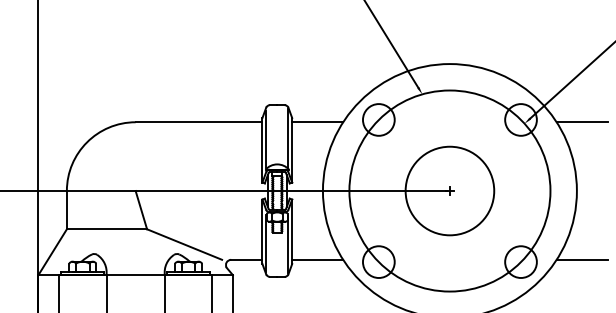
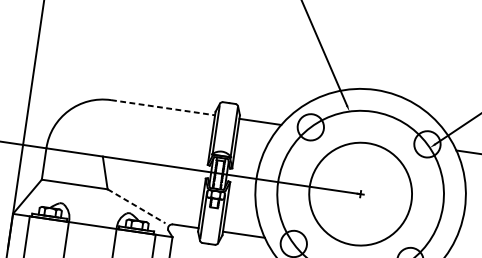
line: (199, 122) -> (163, 107), solid -> dashed
circle: (449, 190) -> (360, 193), size x1.4
line: (185, 244) -> (137, 206), solid -> dashed

